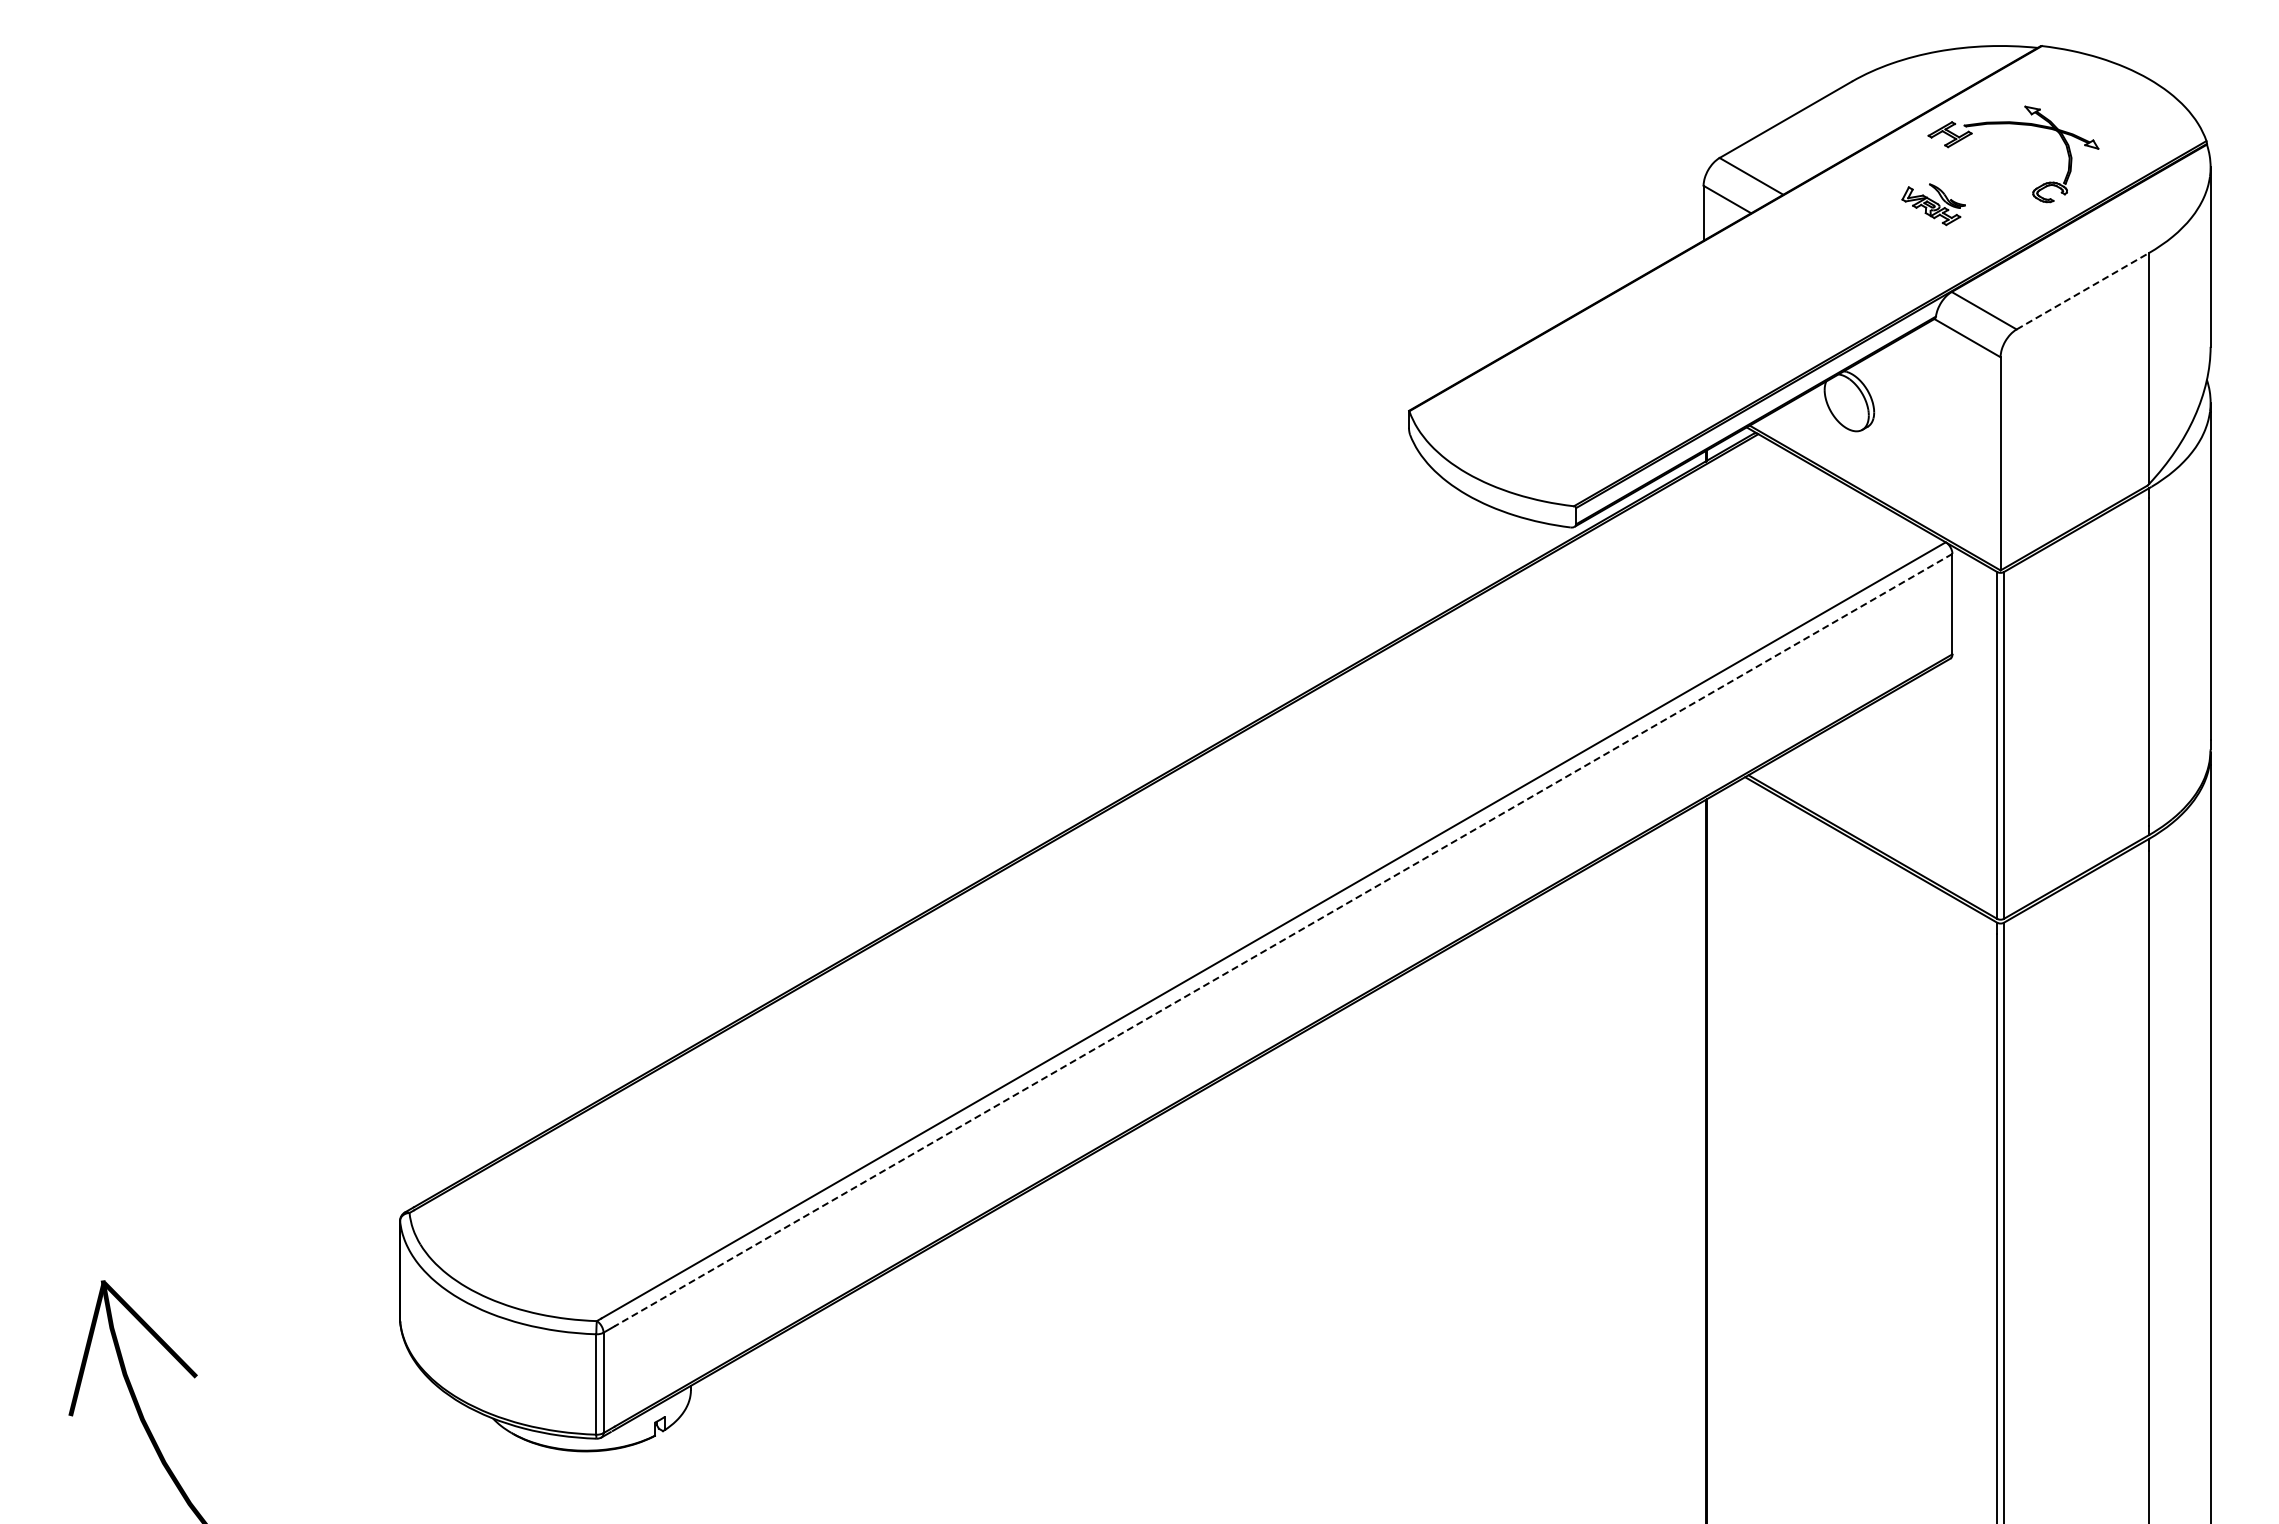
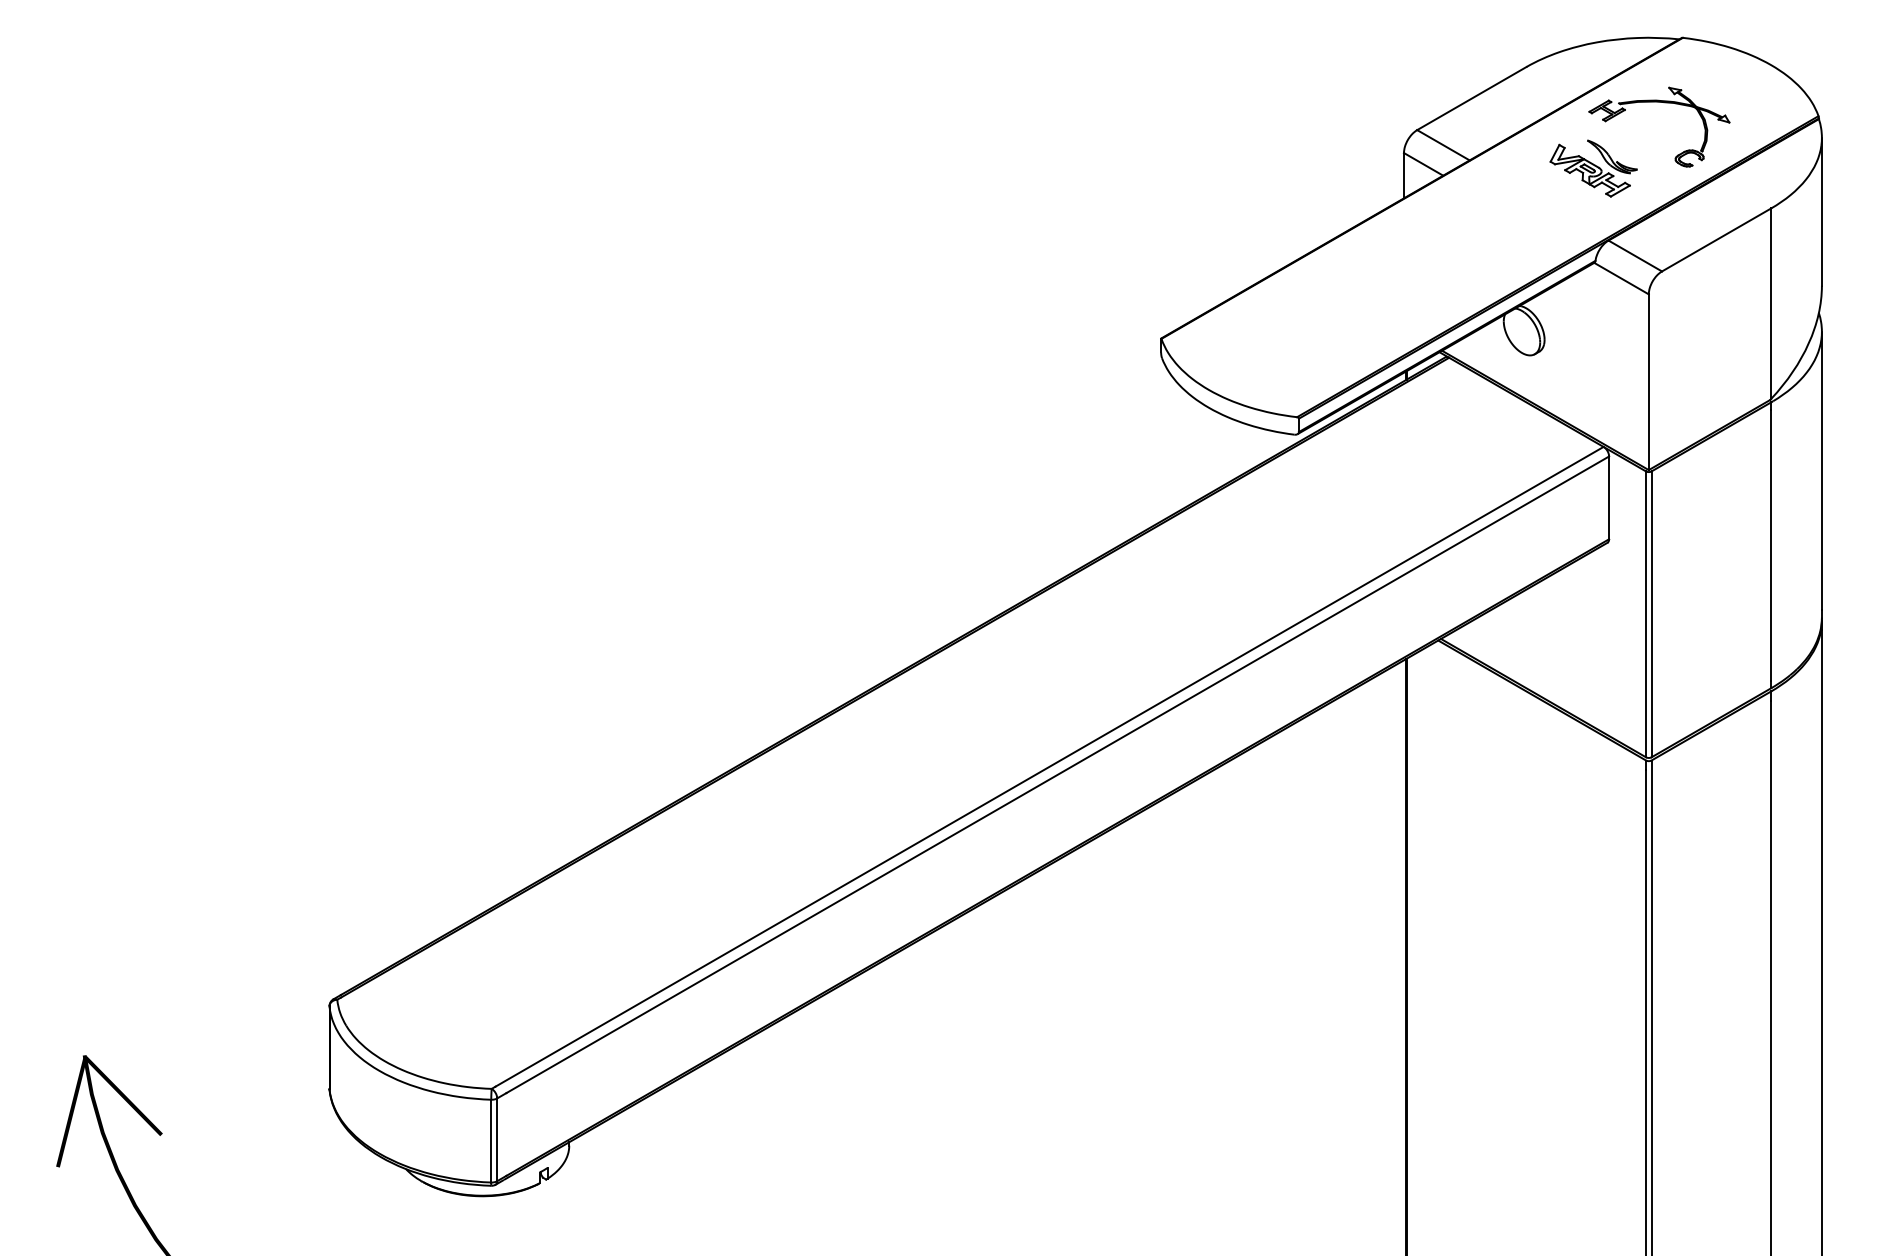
part: (1933, 204) -> (1593, 168), size x1.67
line: (2083, 290) -> (1717, 239), dashed -> solid
line: (1283, 940) -> (1057, 775), dashed -> solid

